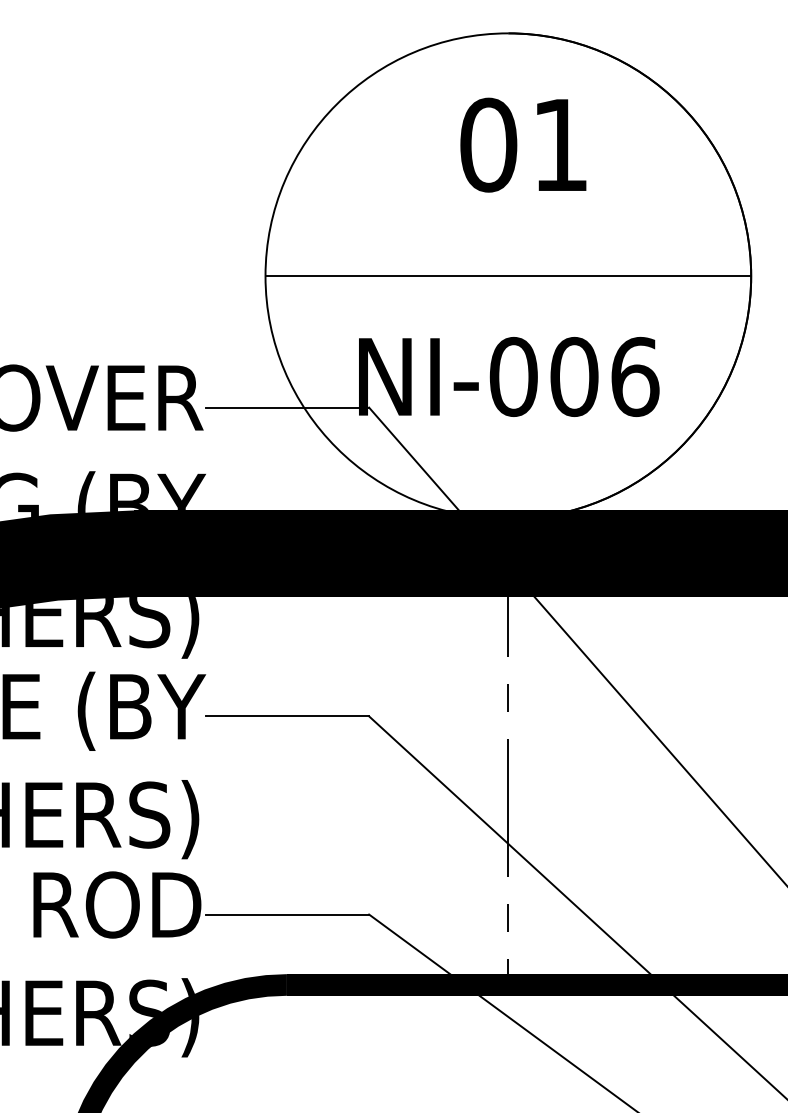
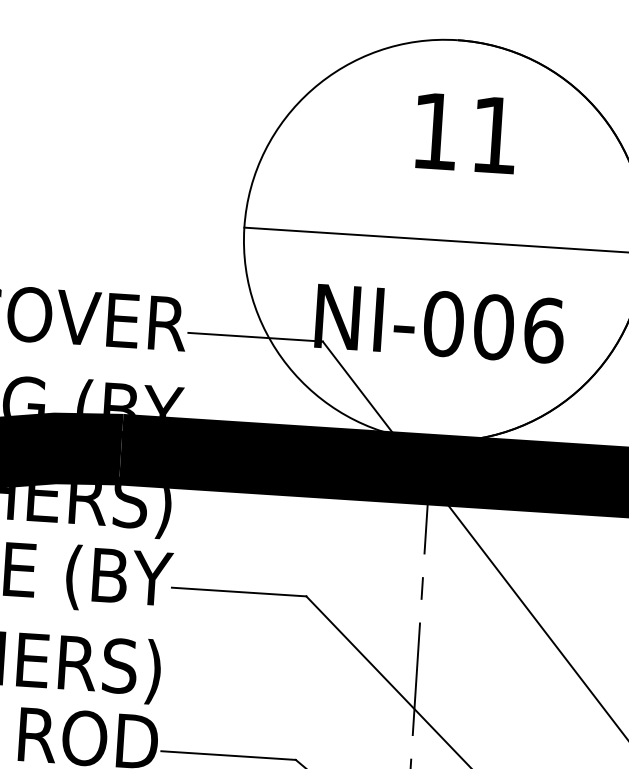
text: (488, 144) -> (435, 130), 01 -> 11

